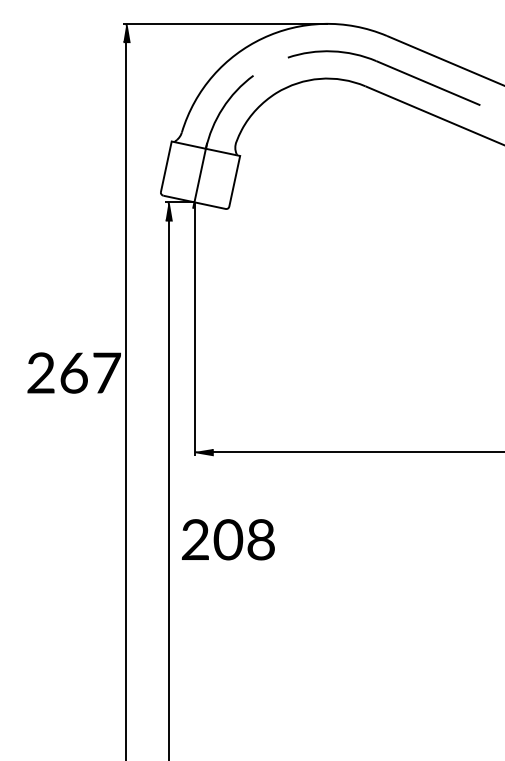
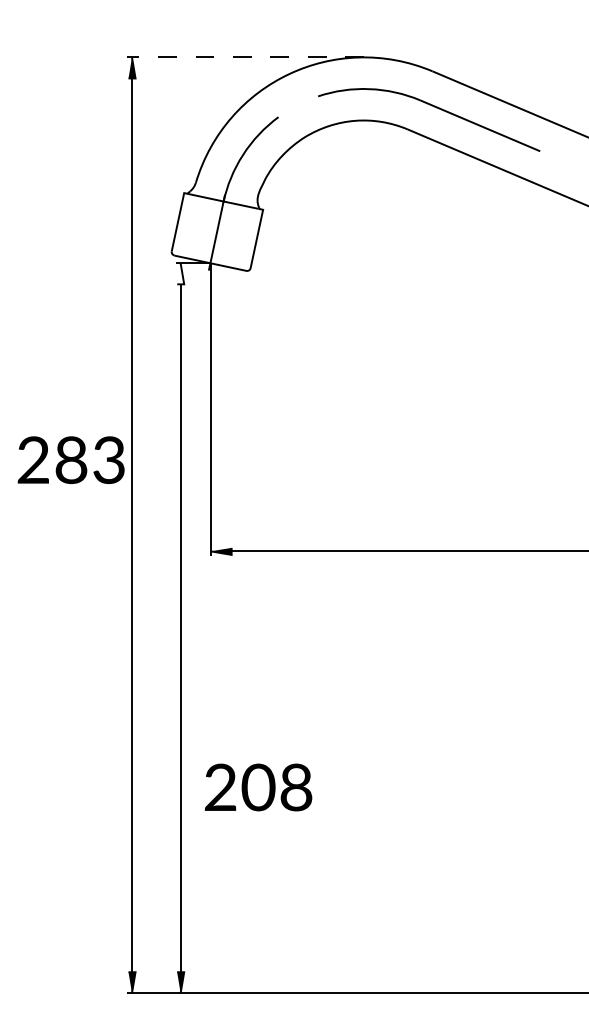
line: (224, 23) -> (245, 57), solid -> dashed
fill: (168, 211) -> (180, 273), removed
text: (90, 373) -> (90, 460), 267 -> 283
text: (228, 539) -> (258, 787), moved

